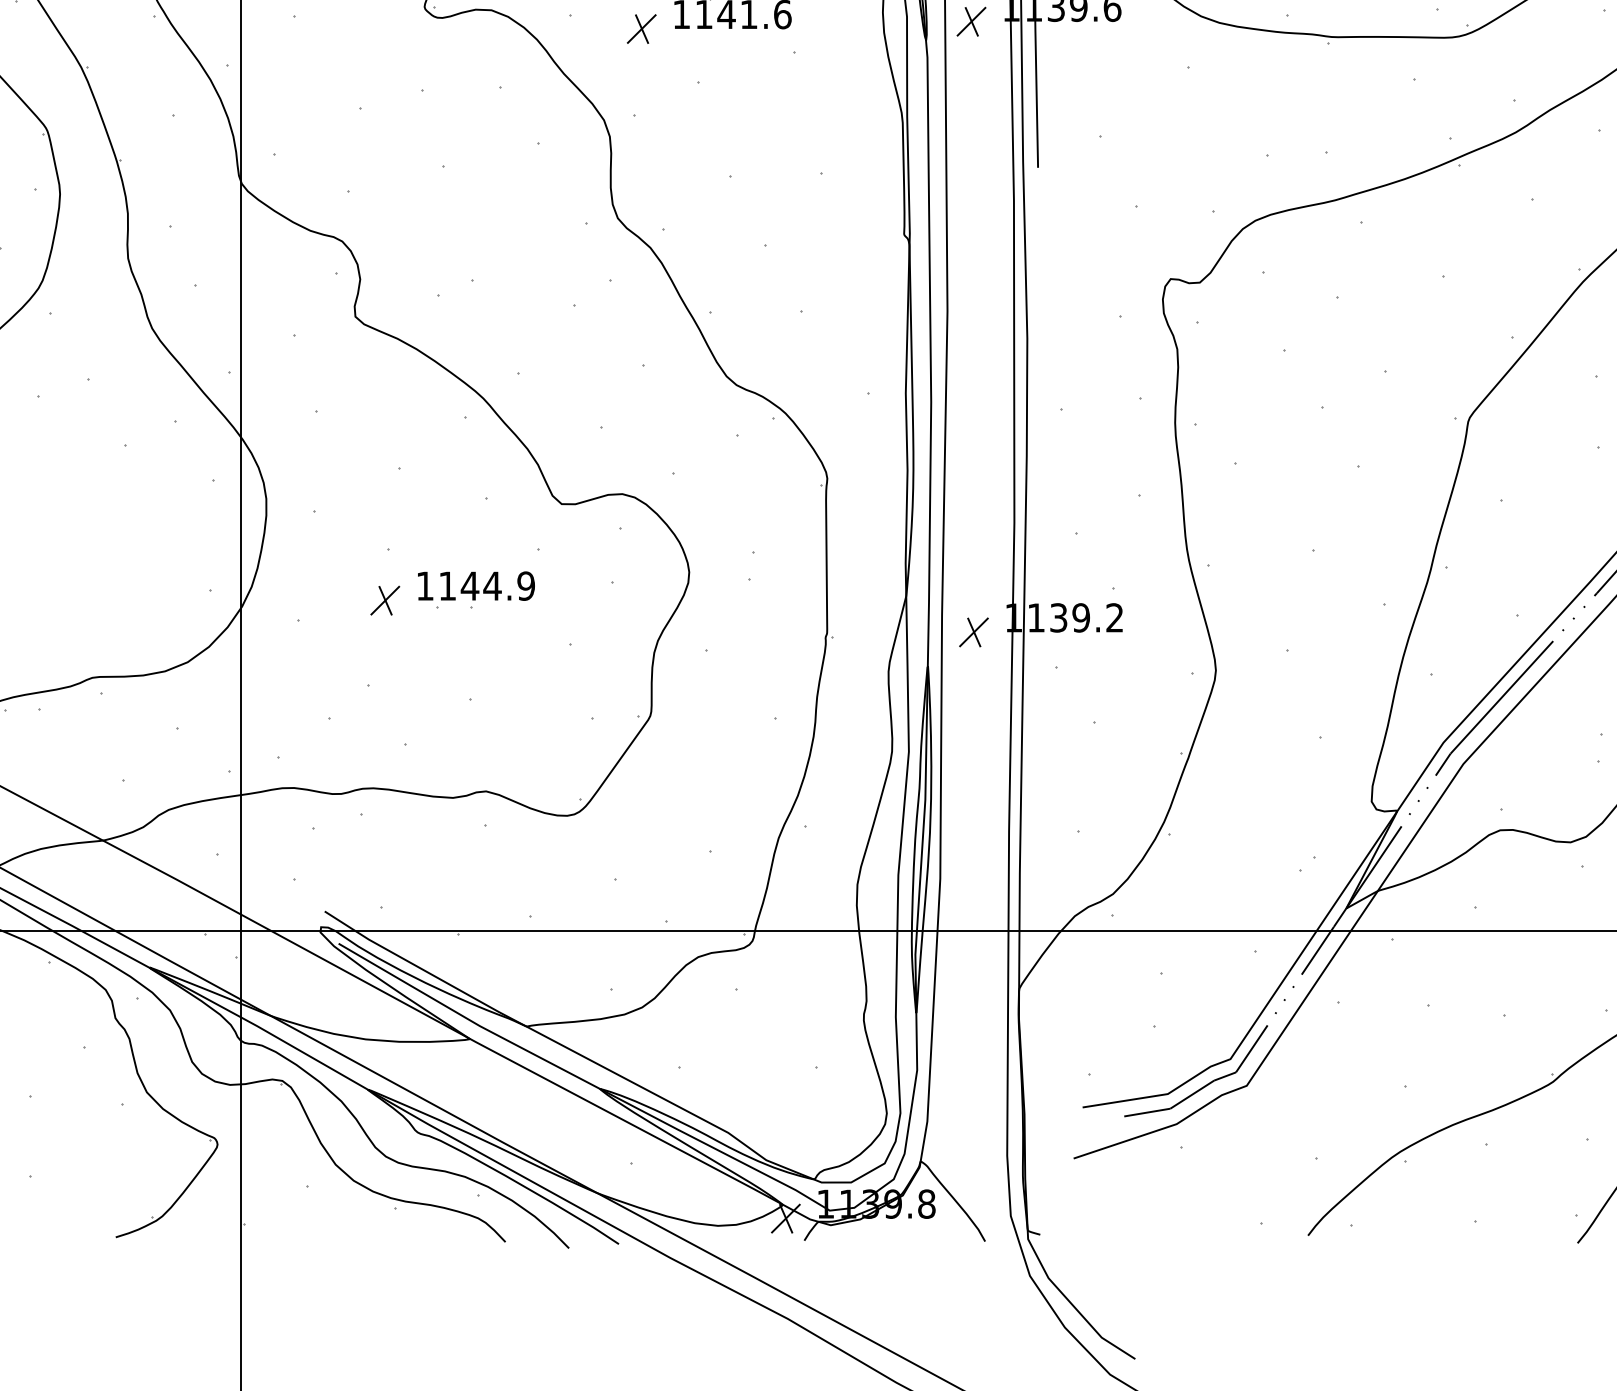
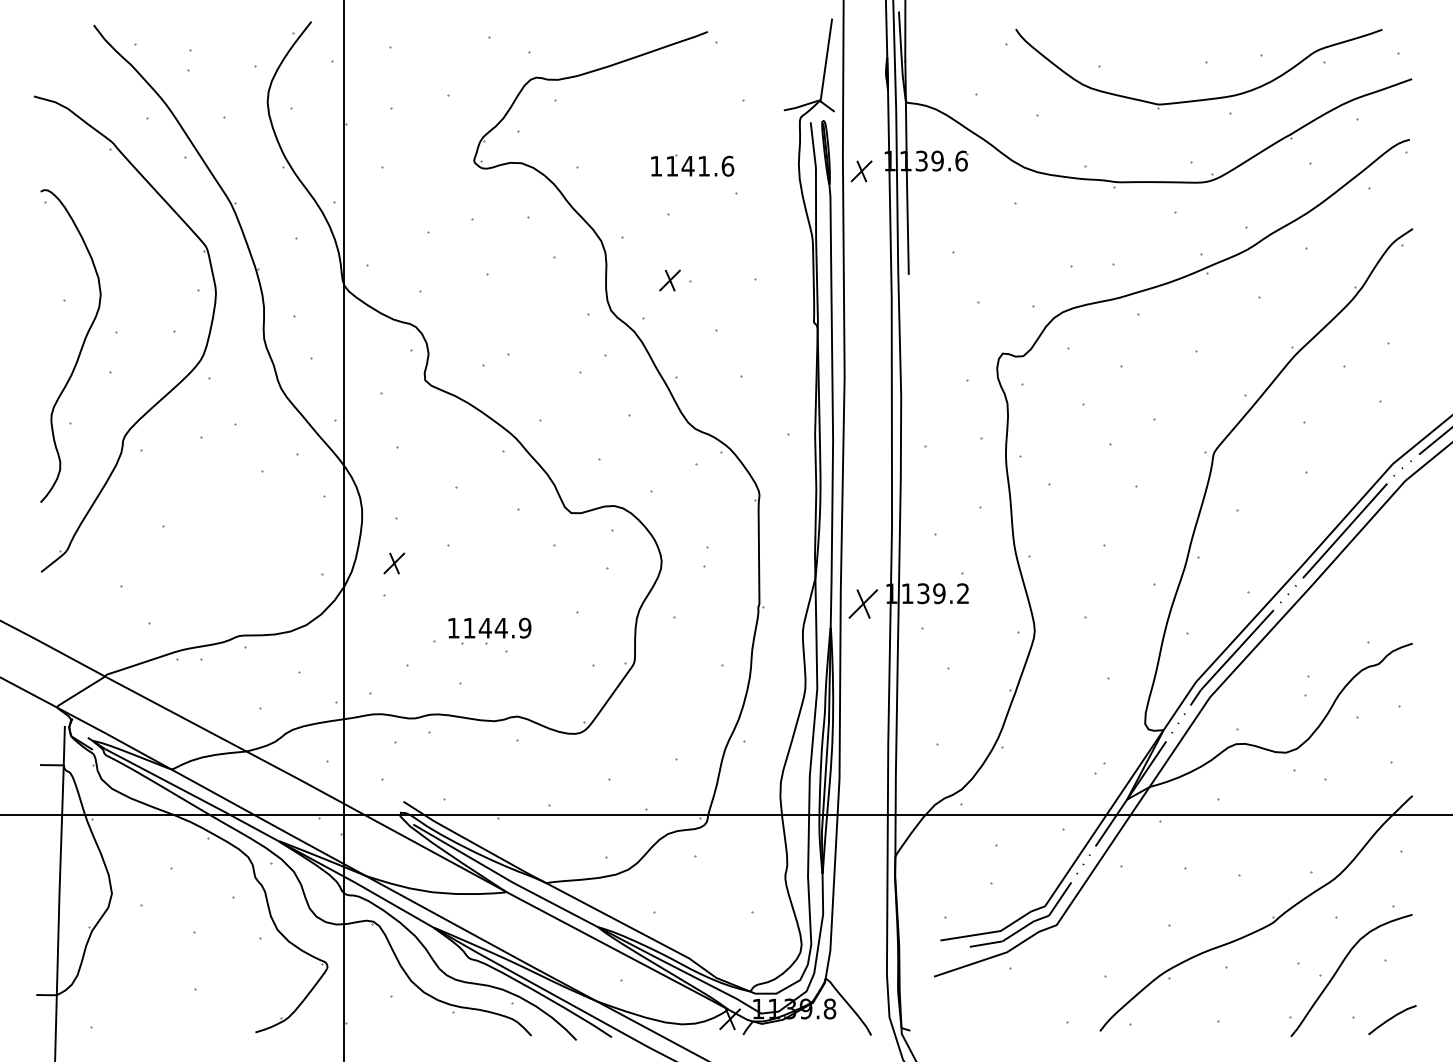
part: (640, 28) -> (669, 280), moved
part: (475, 589) -> (489, 630), moved
part: (385, 600) -> (394, 563), moved
part: (974, 631) -> (863, 603), size x1.4

